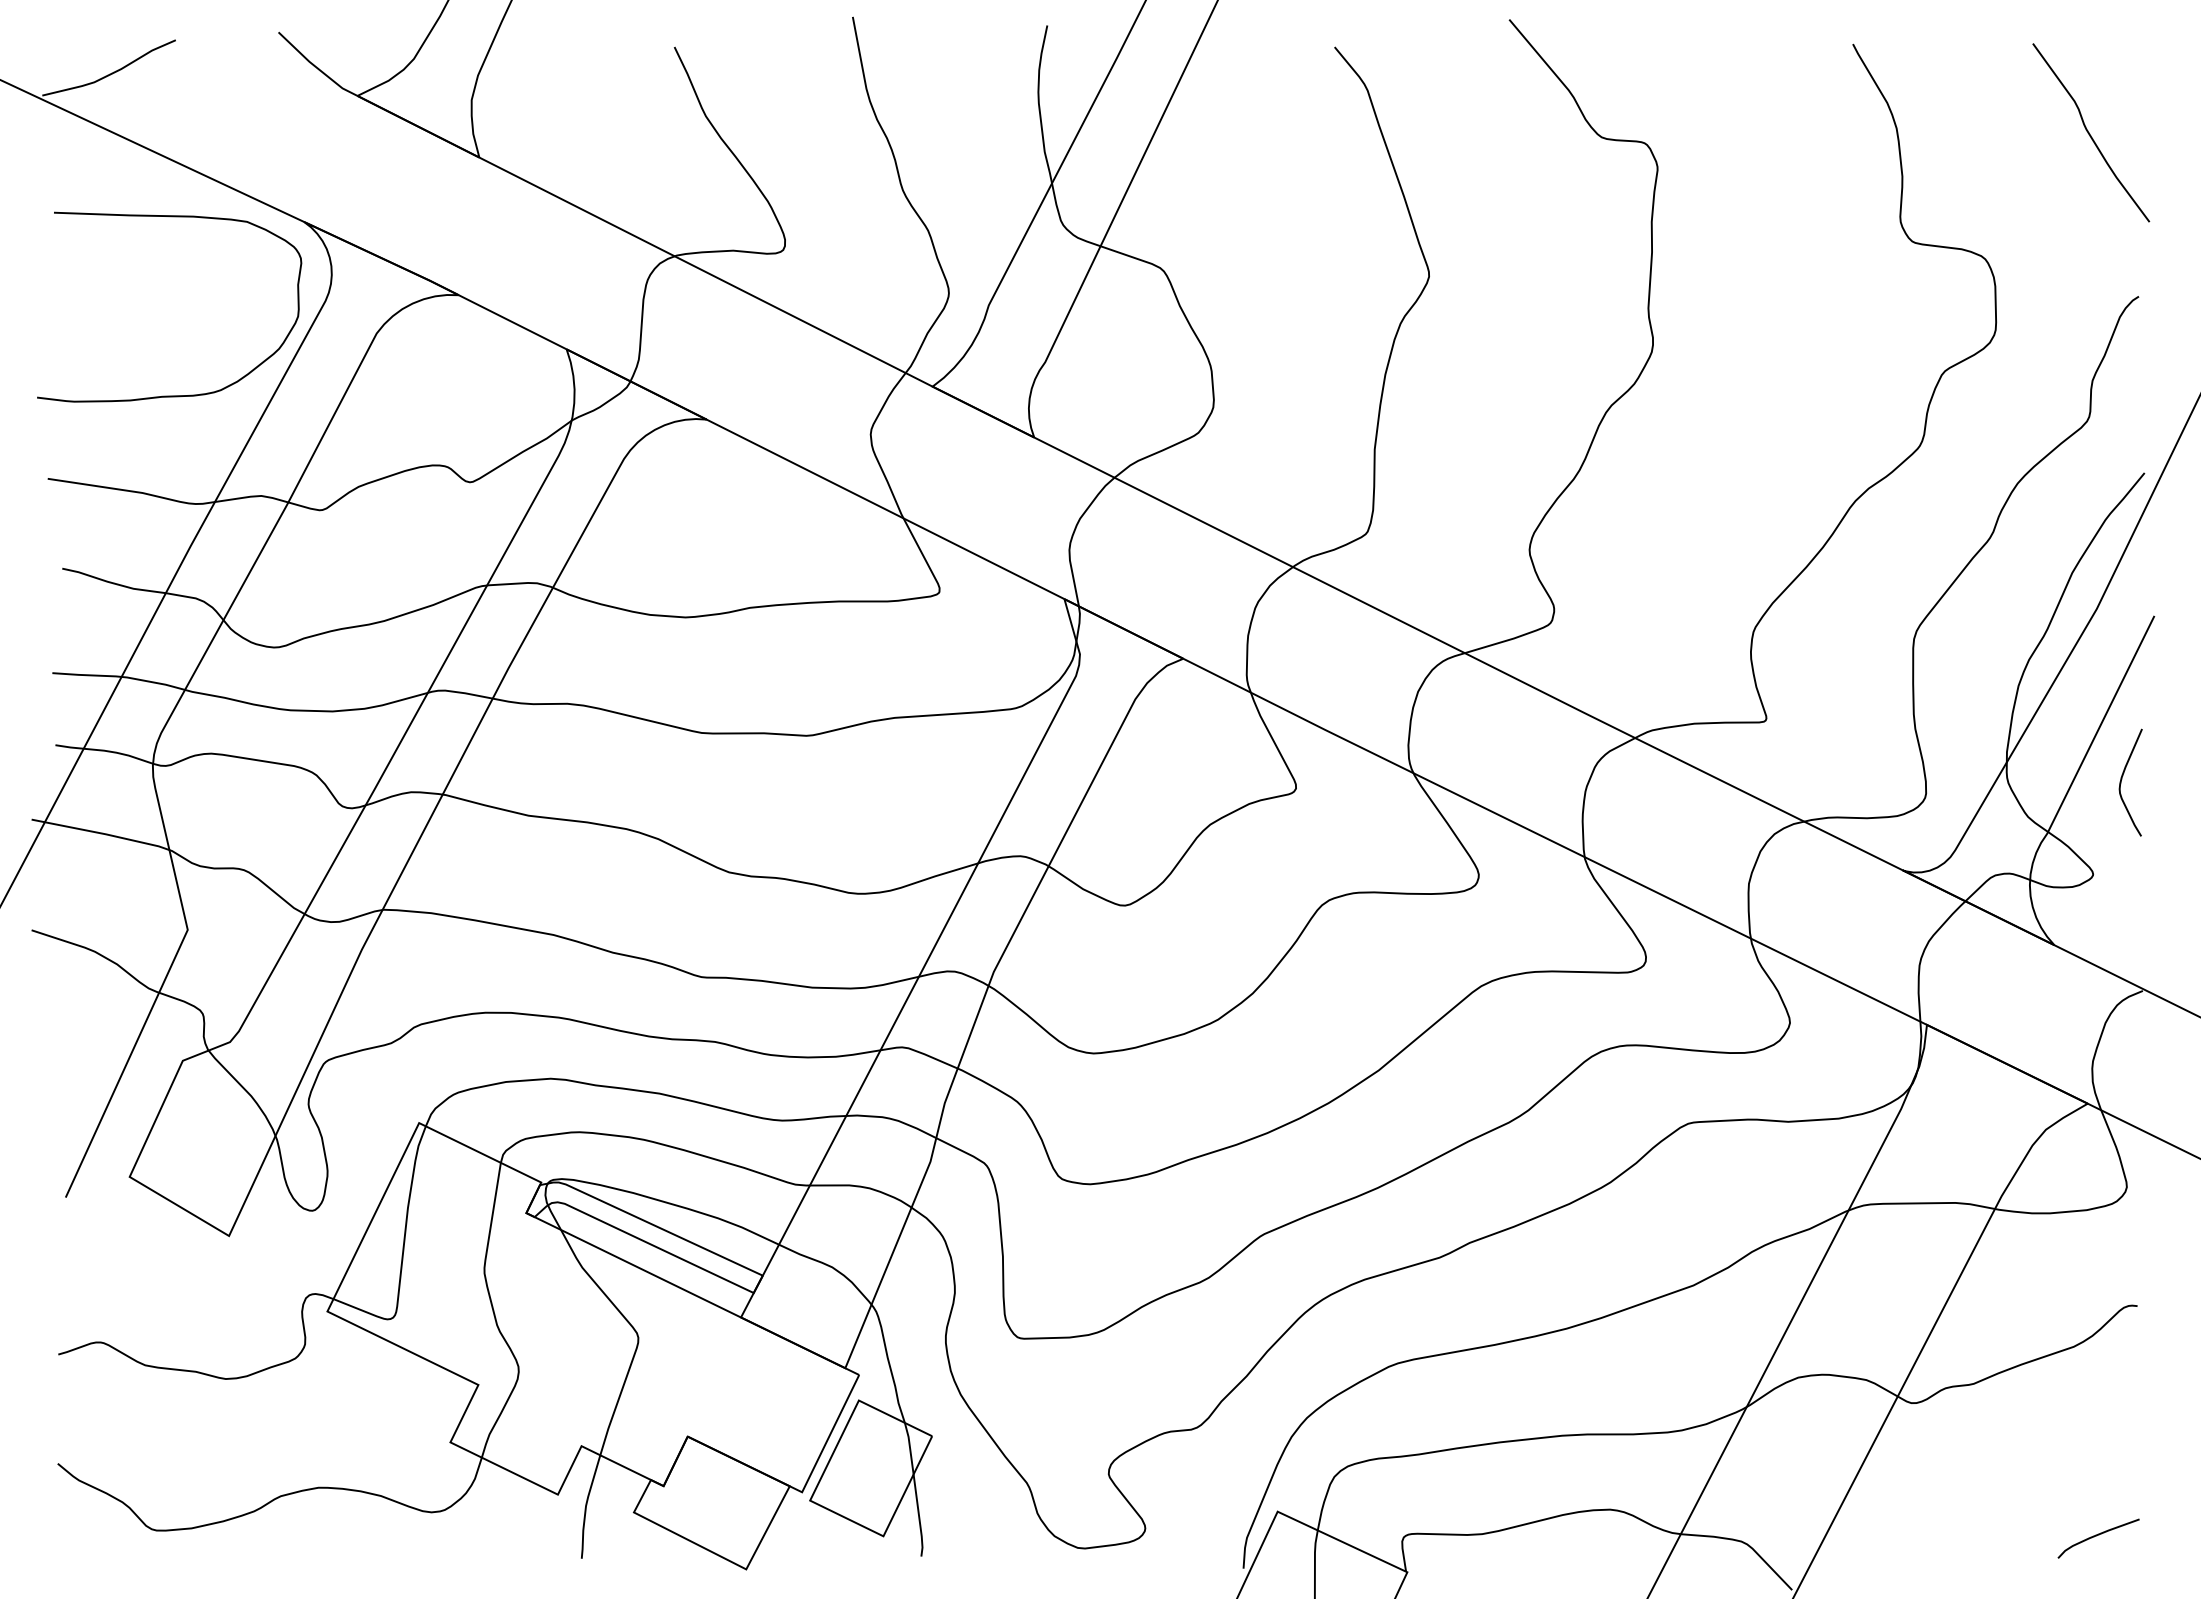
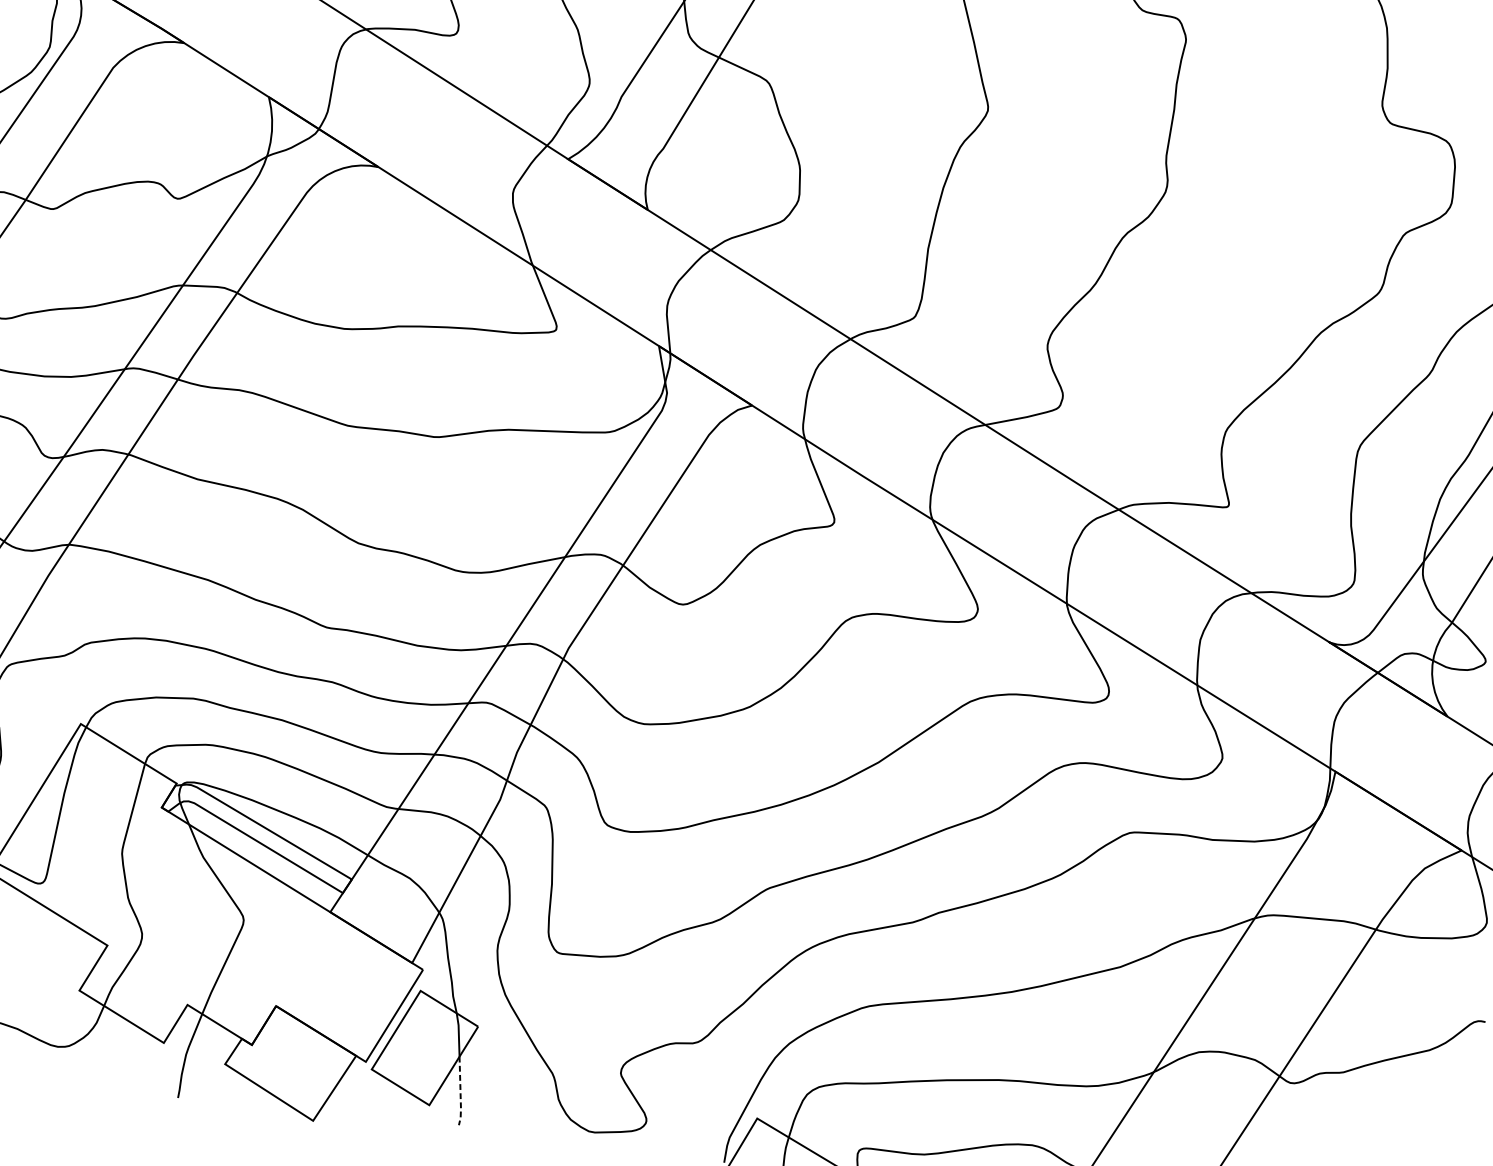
line: (919, 1517) -> (460, 1092), solid -> dashed

